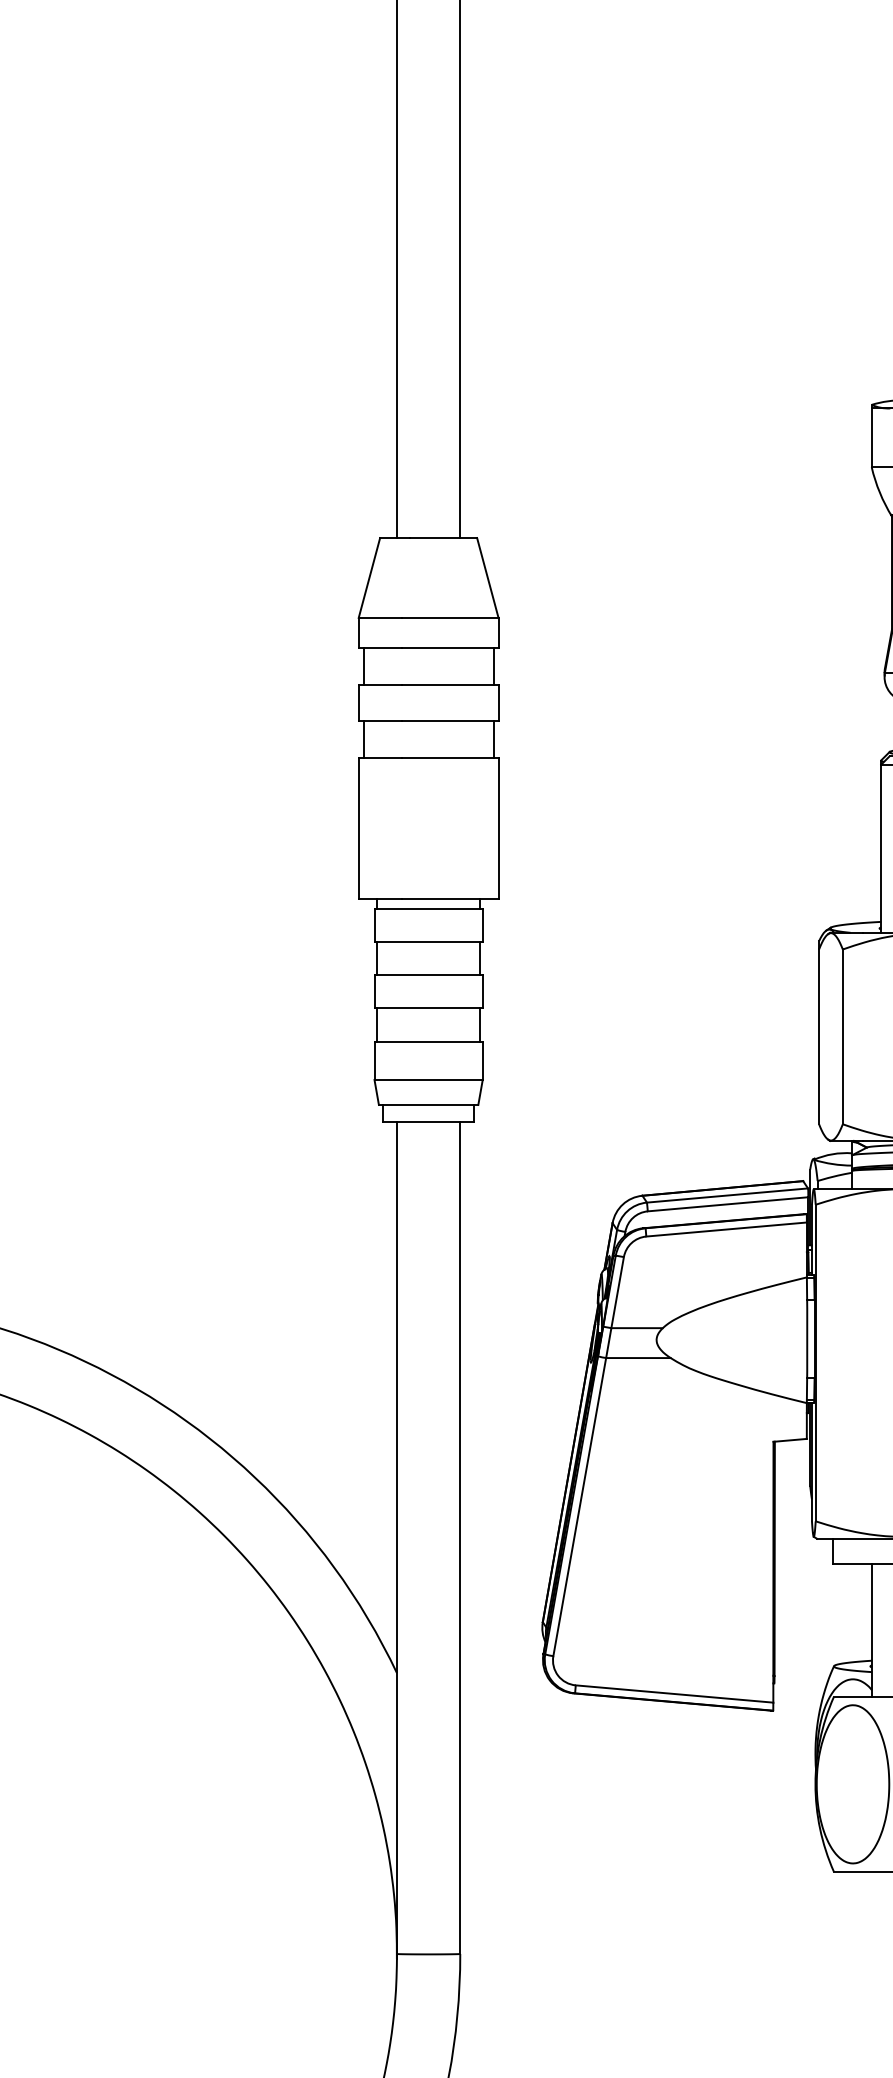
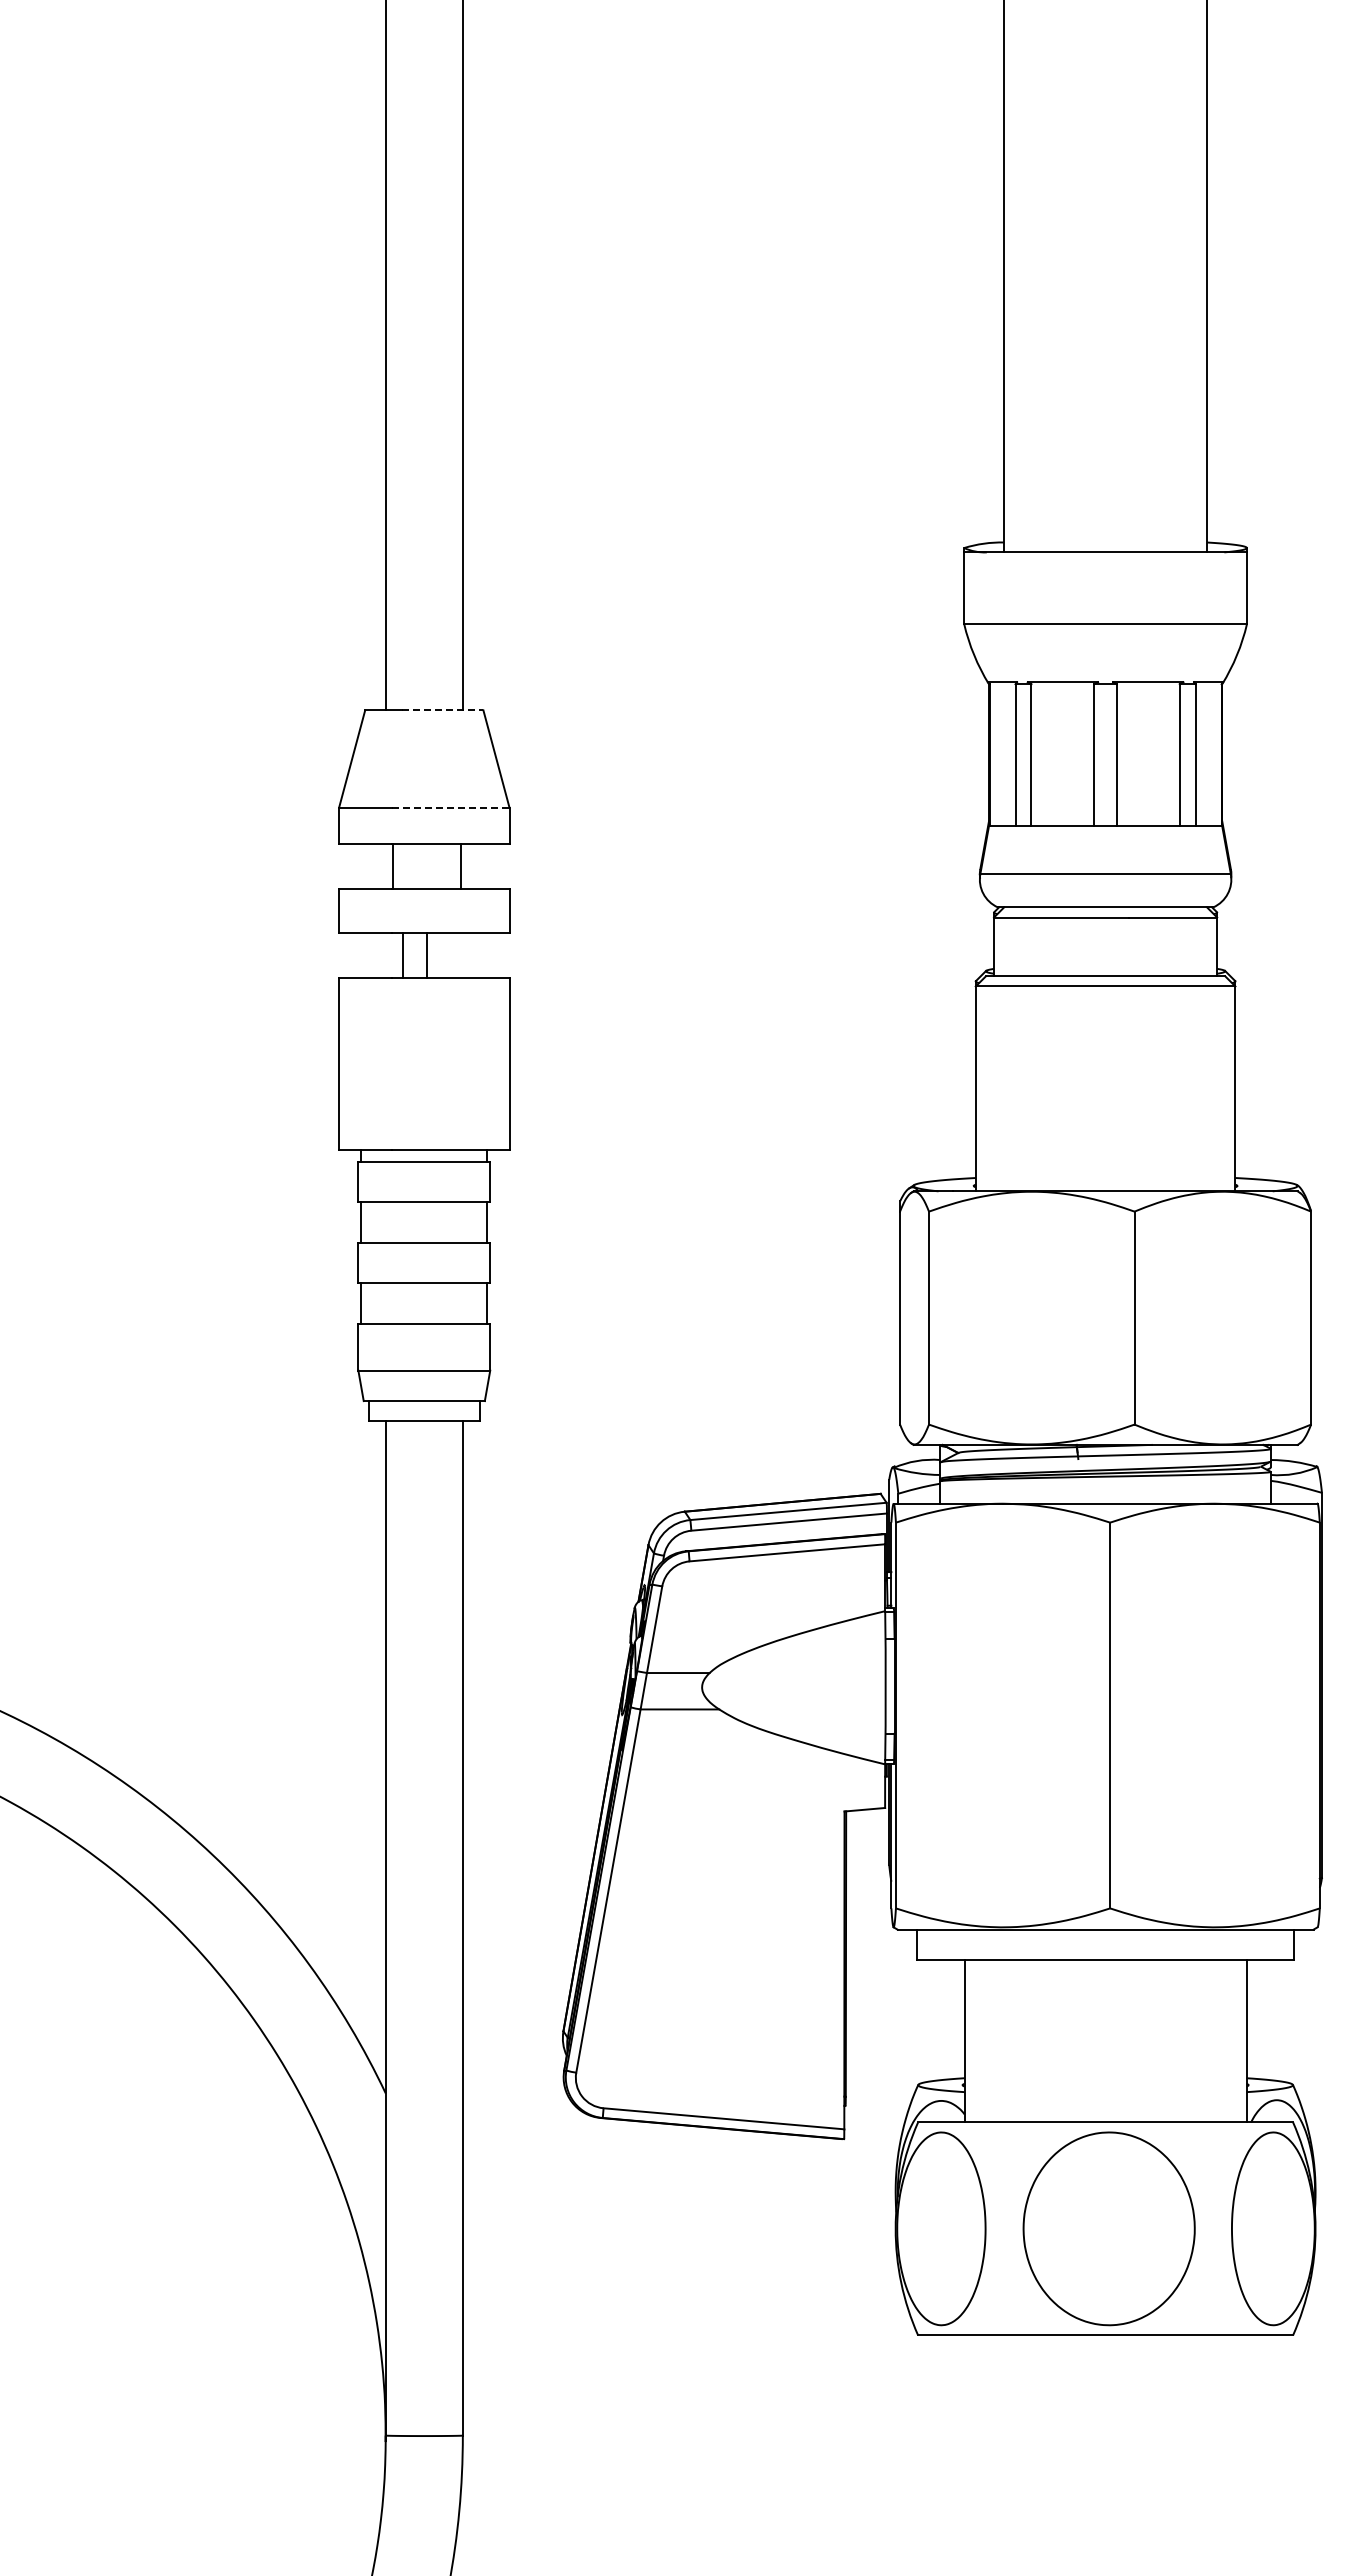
line: (443, 538) -> (442, 710), solid -> dashed
line: (450, 617) -> (450, 807), solid -> dashed
line: (363, 666) -> (393, 866), moved
line: (493, 666) -> (461, 866), moved
line: (363, 739) -> (403, 955), moved
line: (493, 739) -> (427, 955), moved

